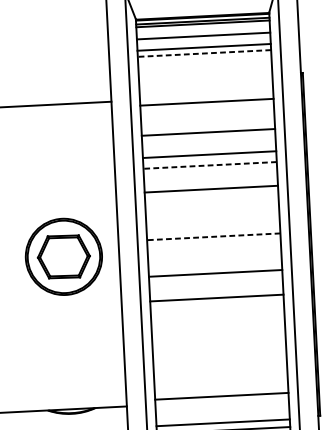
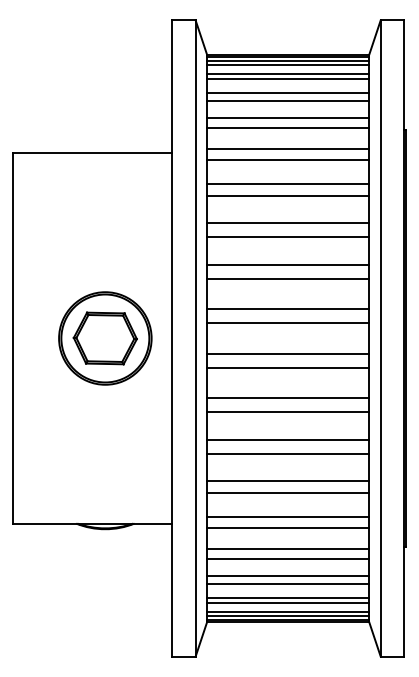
line: (203, 31) -> (288, 73), added
line: (204, 53) -> (288, 100), dashed -> solid
line: (205, 68) -> (288, 118), added
line: (205, 75) -> (288, 127), added
line: (206, 93) -> (288, 149), added
line: (208, 122) -> (288, 184), added
line: (210, 165) -> (288, 236), dashed -> solid
line: (212, 200) -> (288, 279), added
line: (213, 225) -> (288, 309), added
line: (214, 236) -> (288, 323), dashed -> solid
line: (215, 261) -> (288, 353), added
line: (217, 309) -> (288, 411), added
line: (218, 333) -> (288, 440), added
line: (219, 343) -> (288, 453), added
line: (220, 366) -> (288, 480), added
line: (221, 376) -> (288, 492), added
line: (222, 404) -> (288, 527), added

